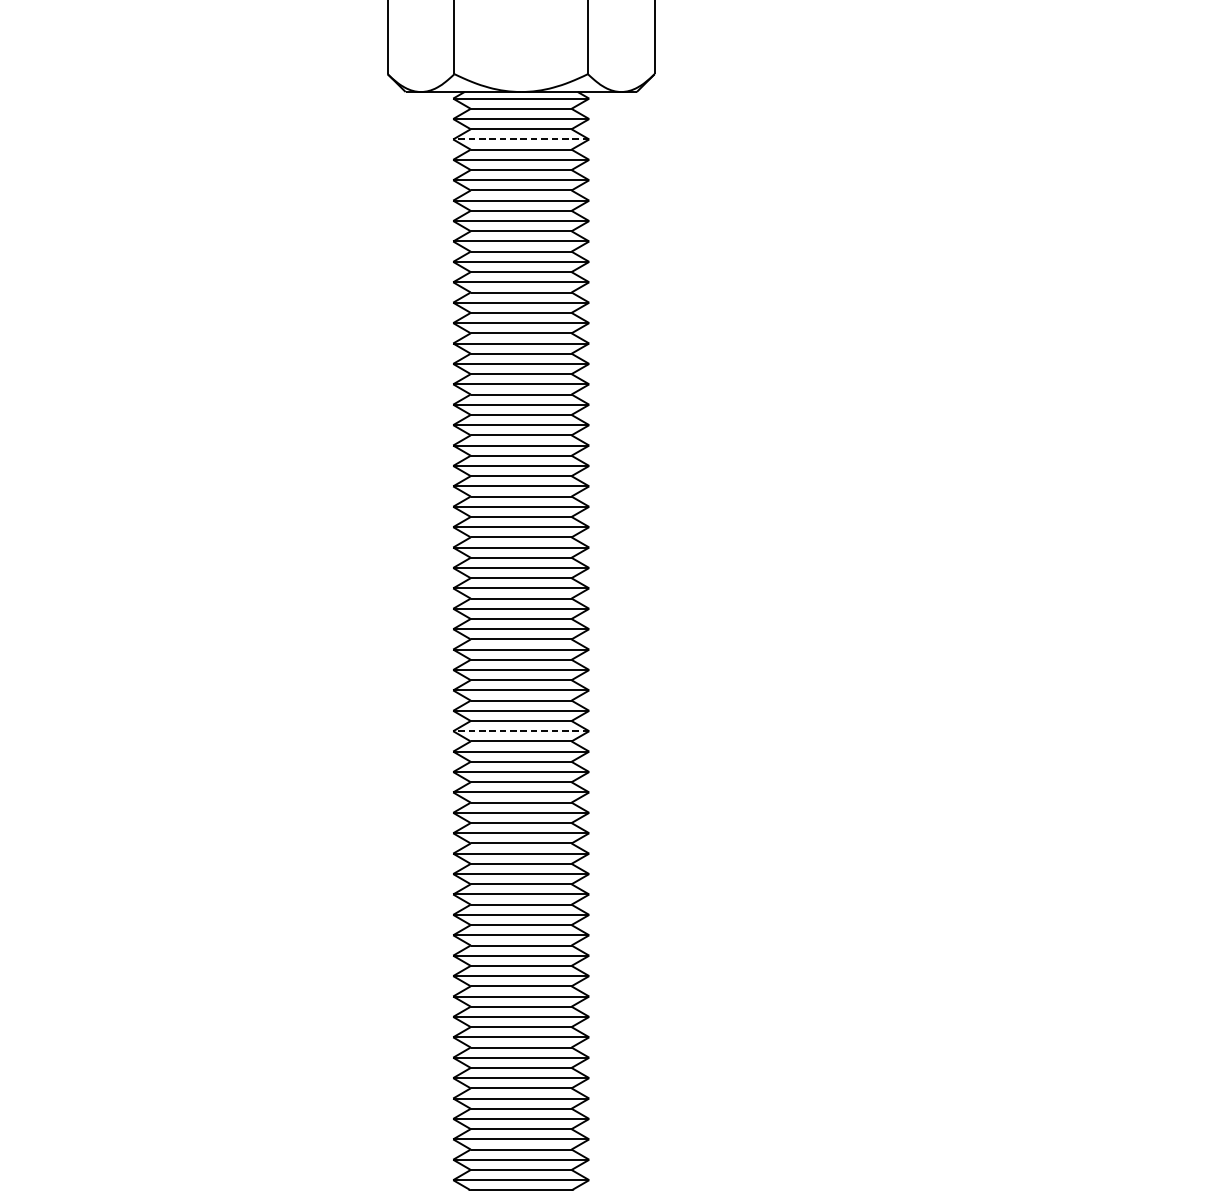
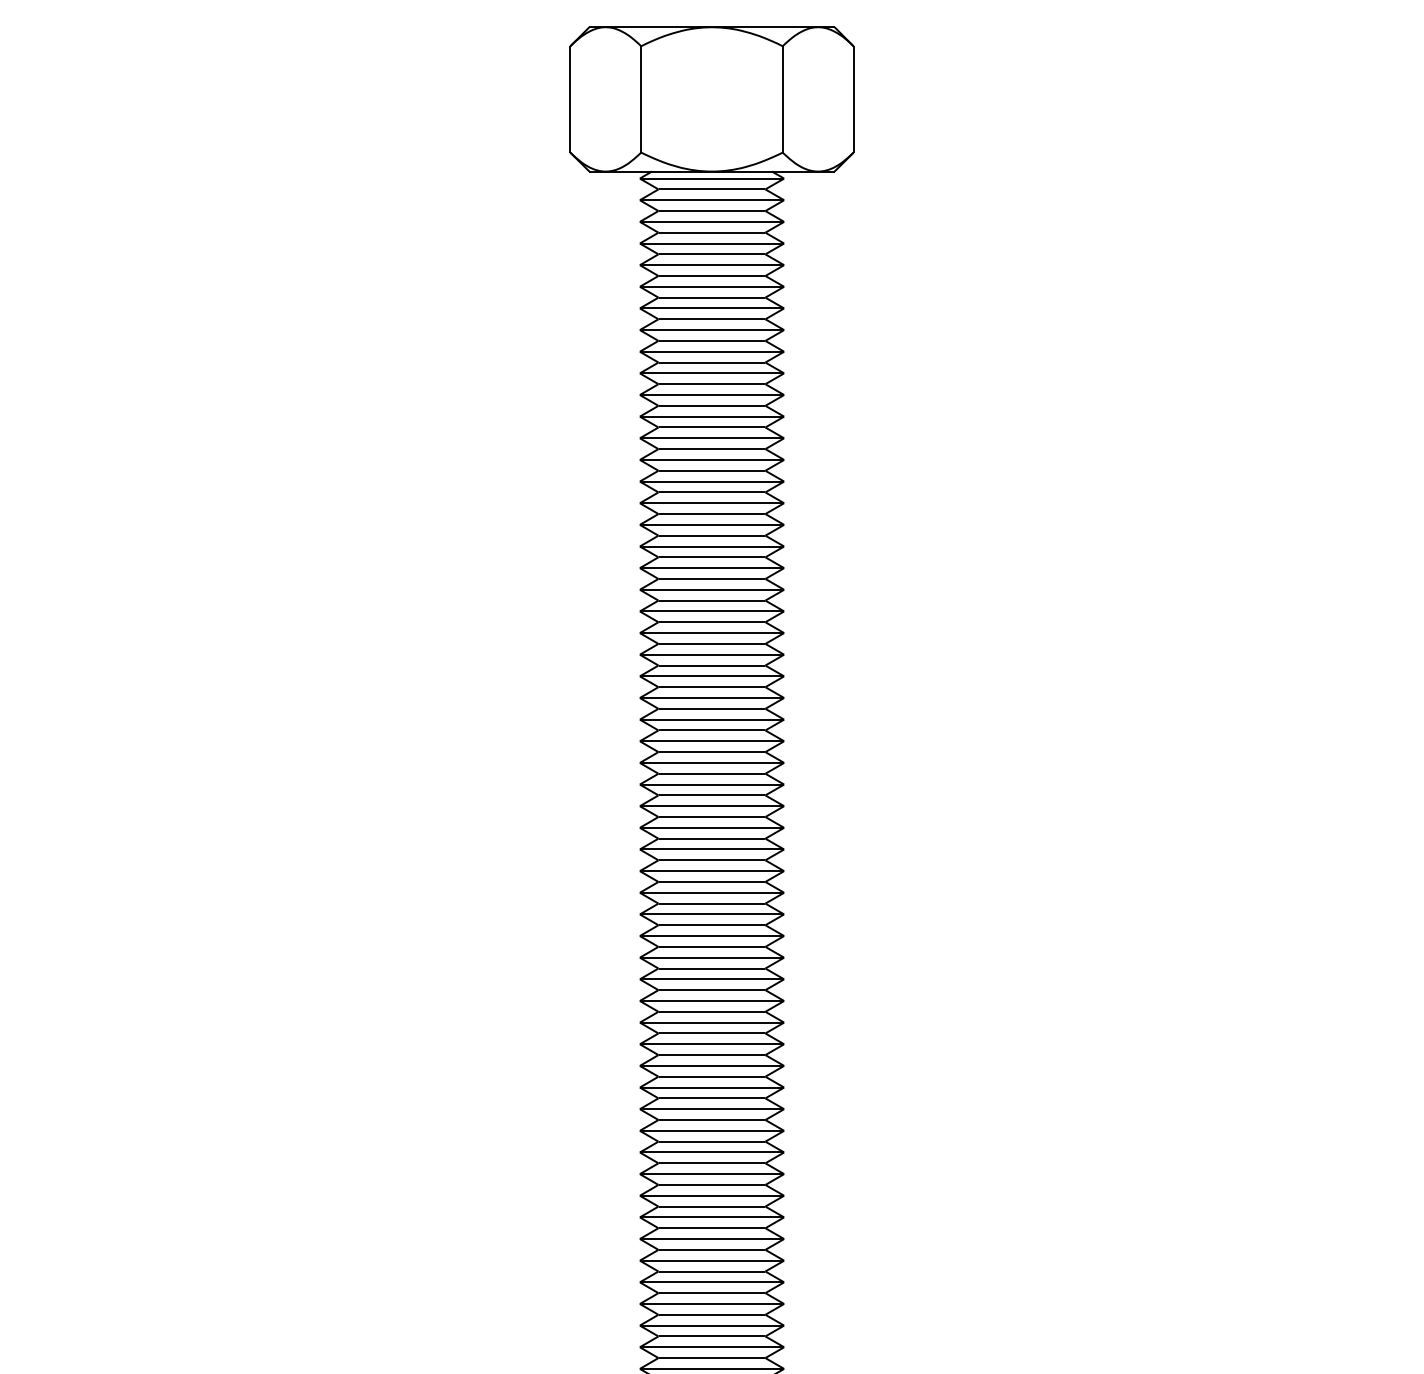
line: (520, 139) -> (711, 221), dashed -> solid
line: (520, 731) -> (711, 849), dashed -> solid

